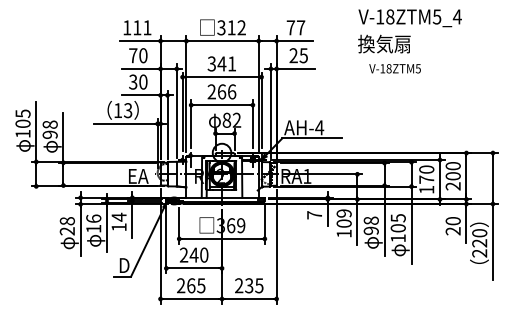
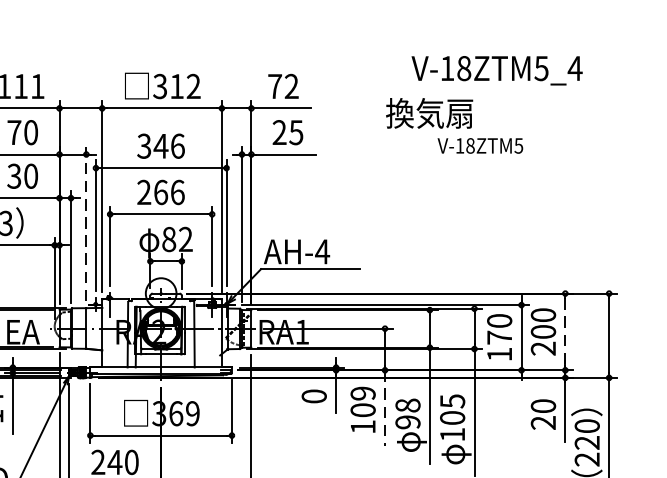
text: (409, 18) -> (495, 71), moved
text: (300, 27) -> (290, 85), 77 -> 72
text: (232, 63) -> (178, 145), 341 -> 346
text: (394, 68) -> (479, 145), moved
line: (176, 111) -> (85, 224), solid -> dashed
line: (466, 176) -> (565, 332), solid -> dashed
text: (314, 215) -> (314, 396), 7 -> 0
line: (357, 222) -> (385, 408), solid -> dashed

